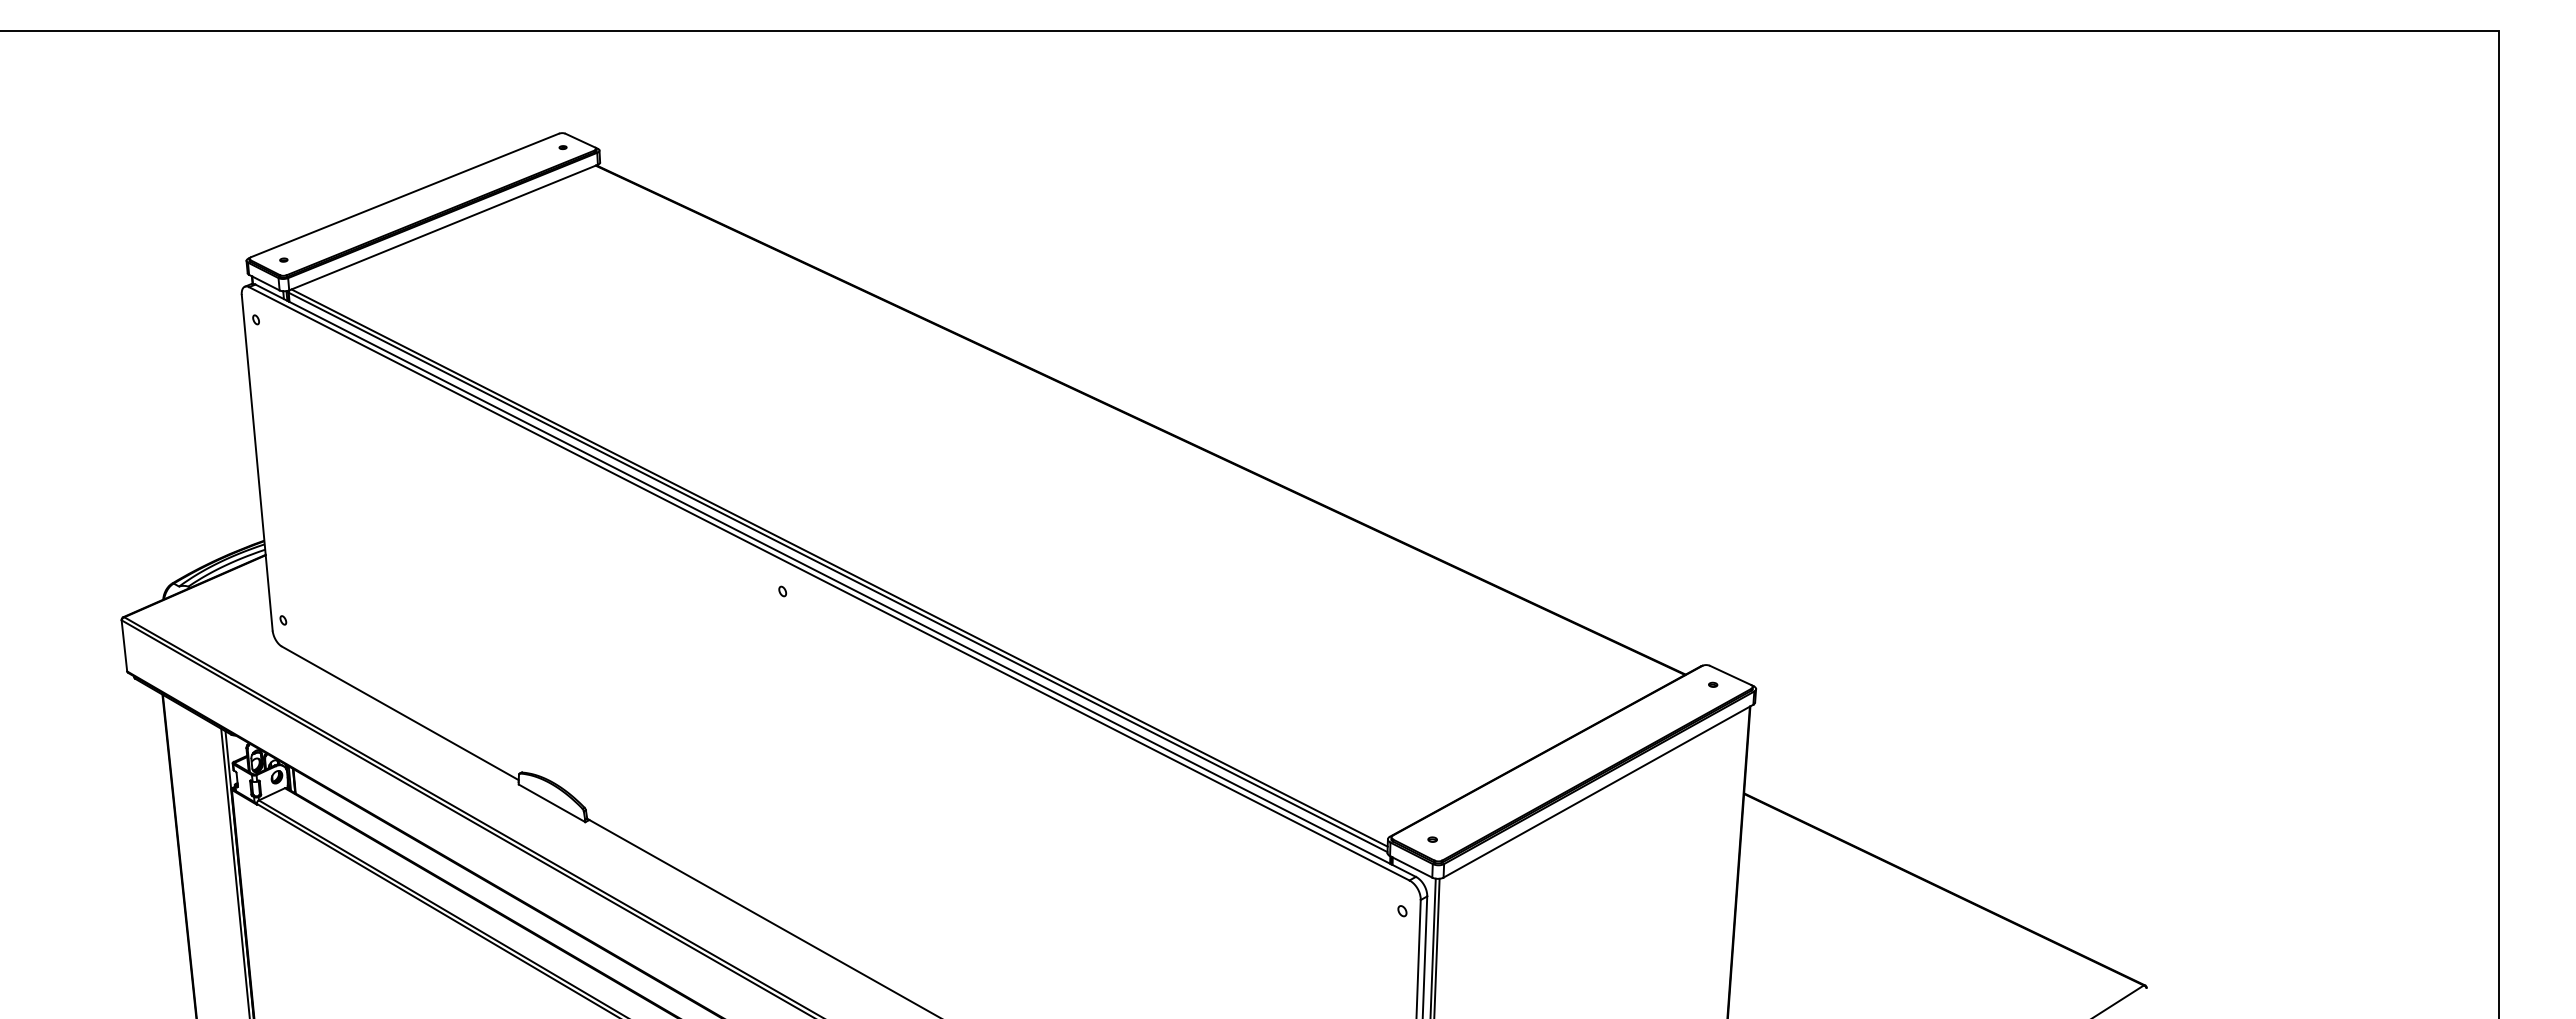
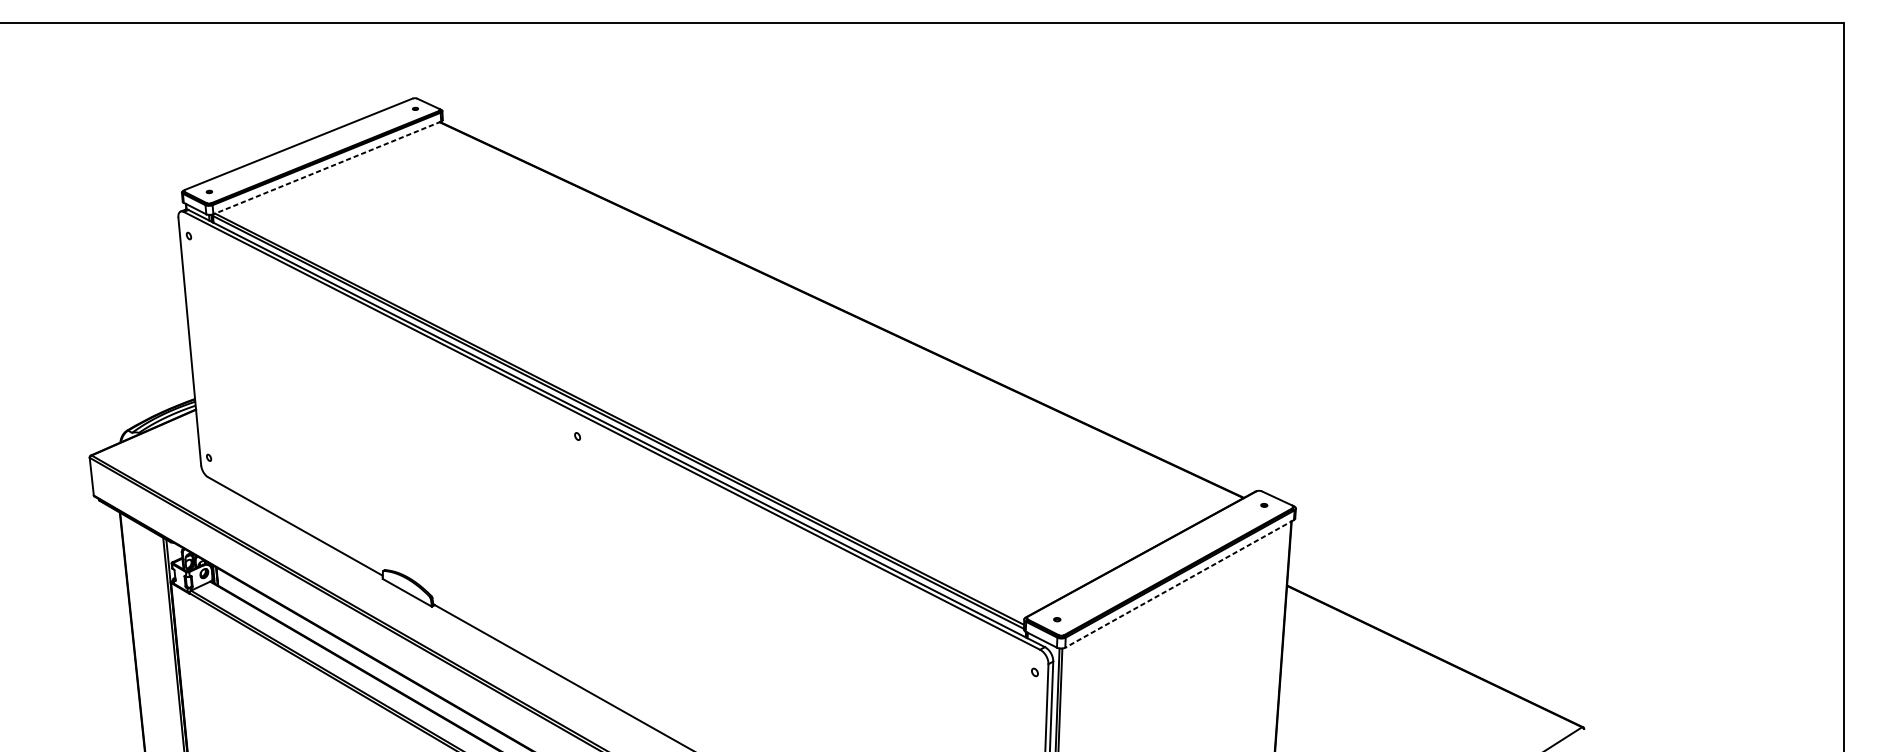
line: (443, 227) -> (327, 167), solid -> dashed
line: (1598, 791) -> (1179, 584), solid -> dashed

